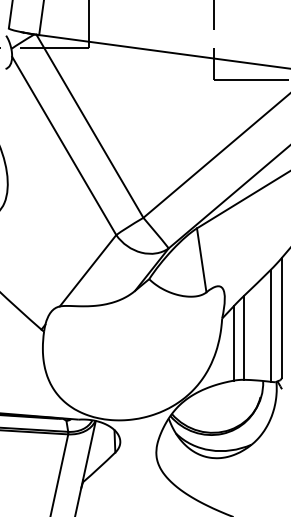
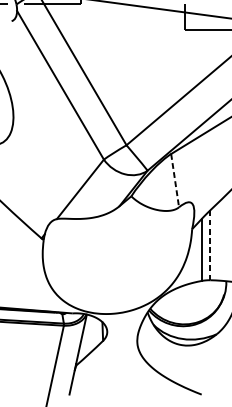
line: (201, 260) -> (174, 180), solid -> dashed
line: (243, 337) -> (209, 244), solid -> dashed

